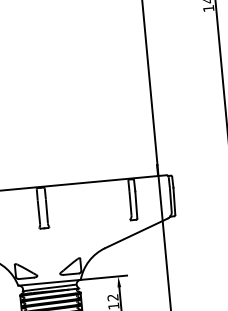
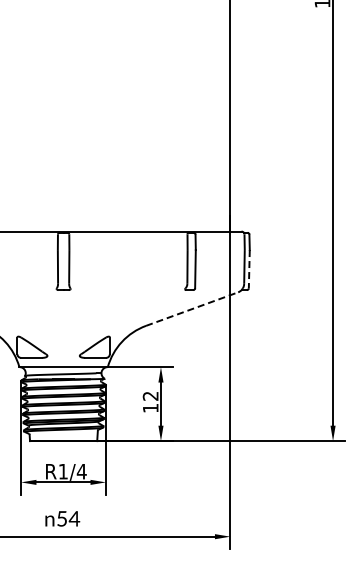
line: (174, 201) -> (249, 269), solid -> dashed
line: (136, 233) -> (192, 309), solid -> dashed

